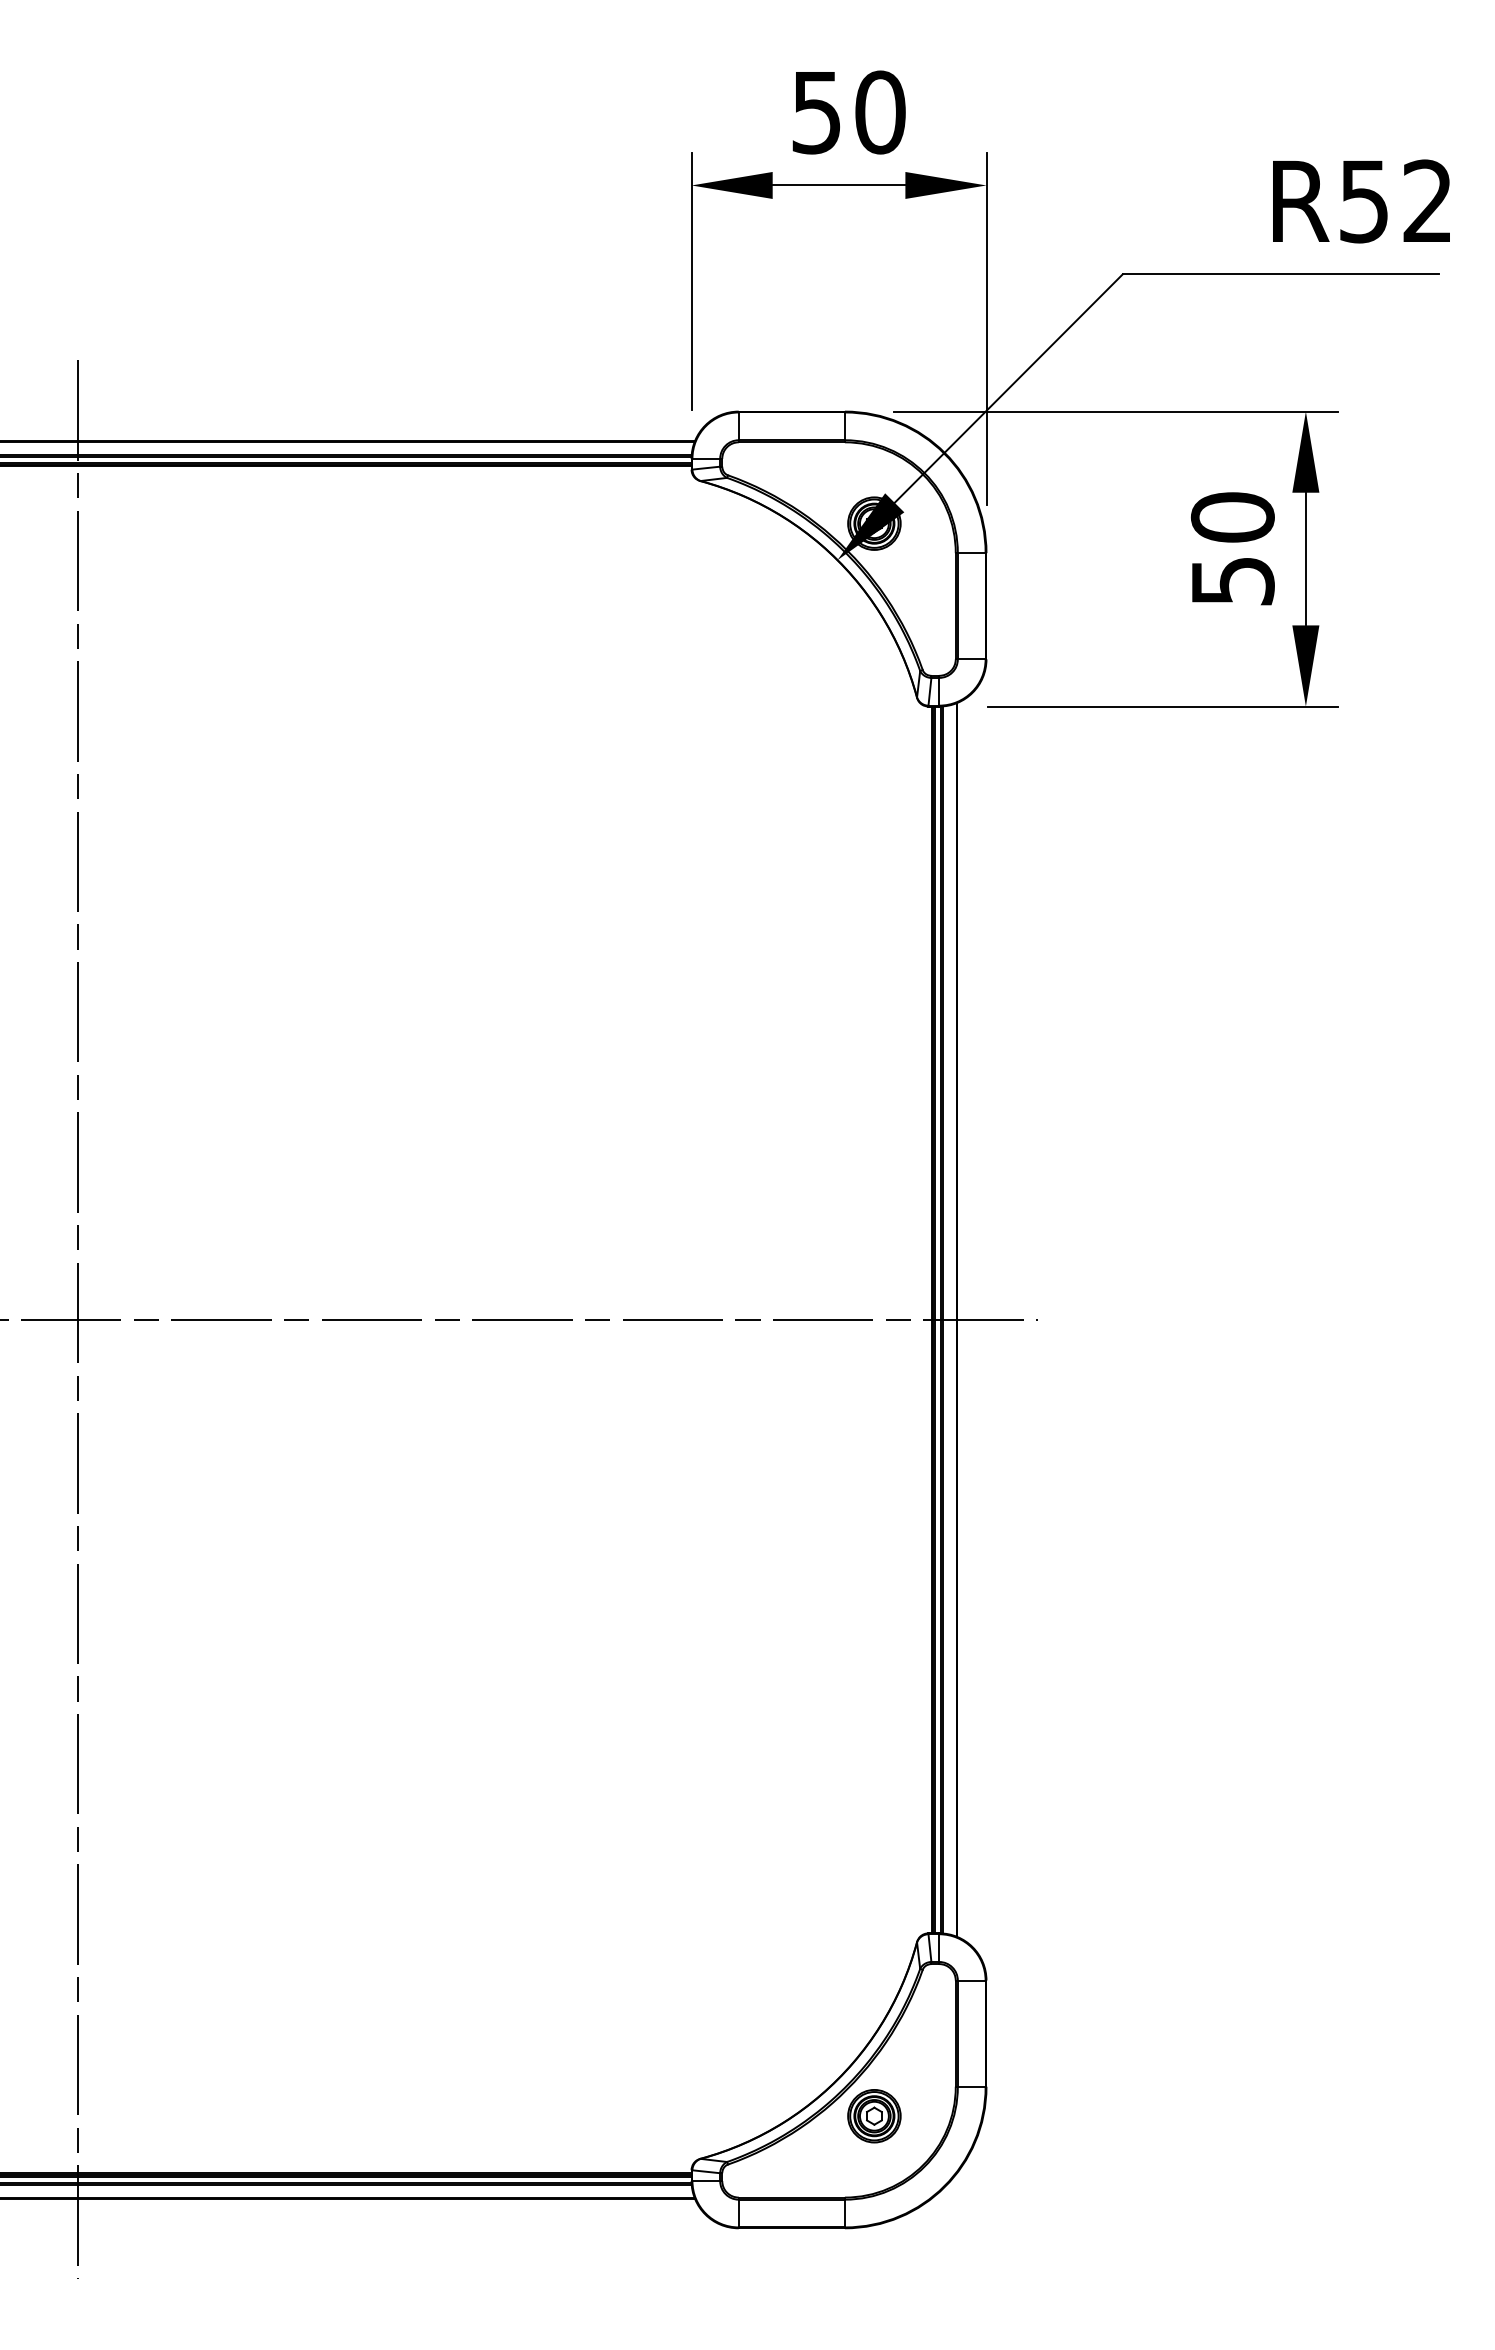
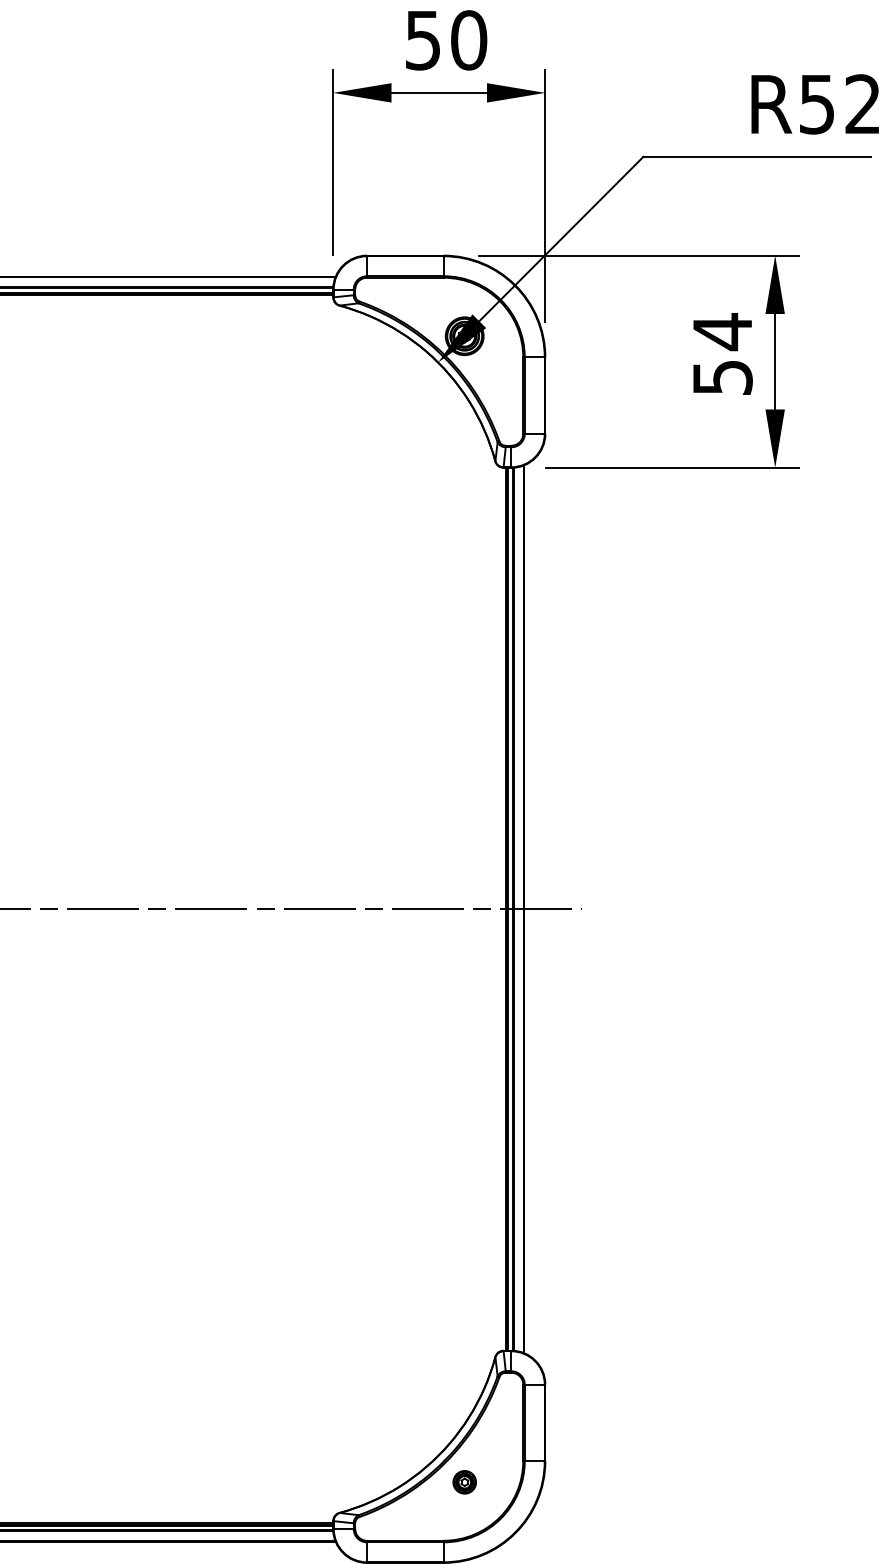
text: (1232, 517) -> (722, 331), 50 -> 54
part: (874, 2116) -> (464, 1482), size x0.6

